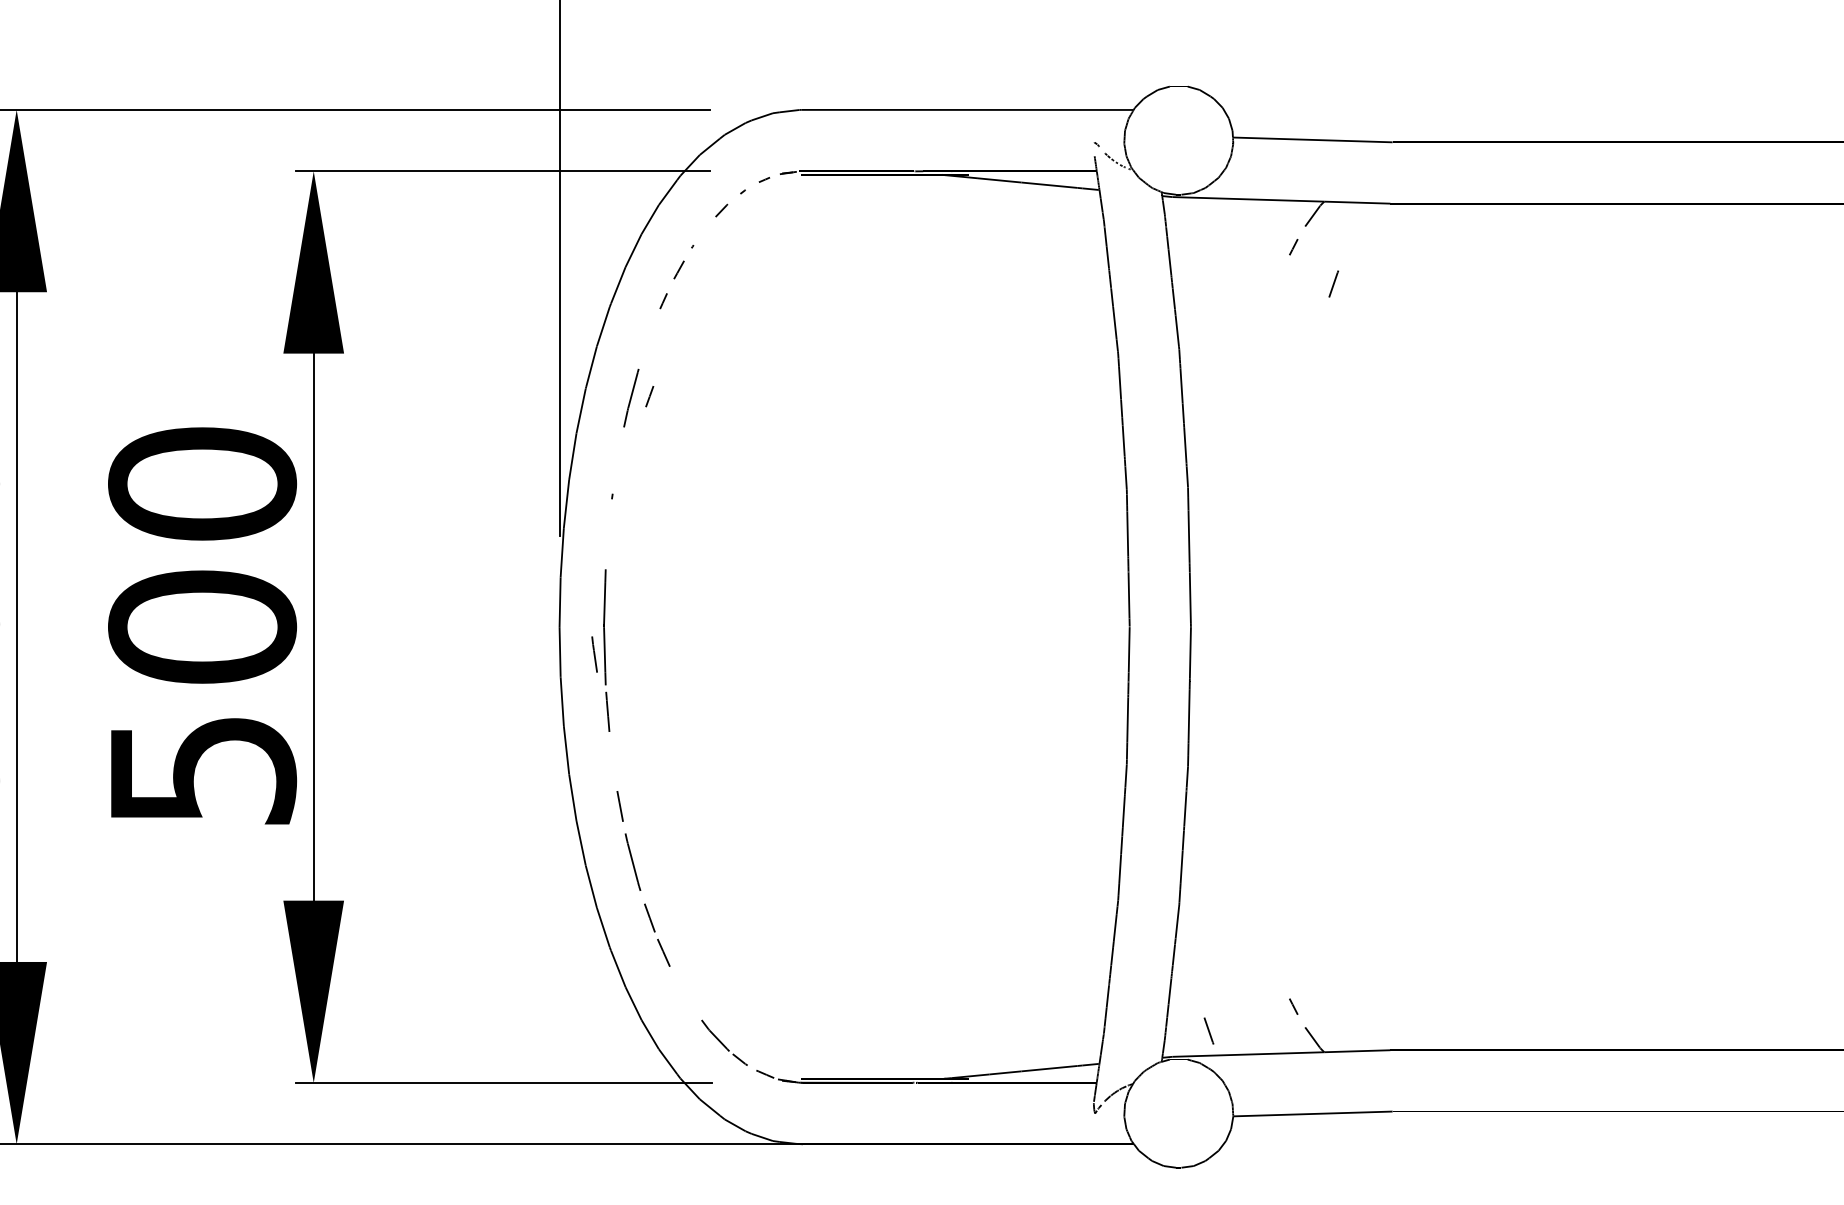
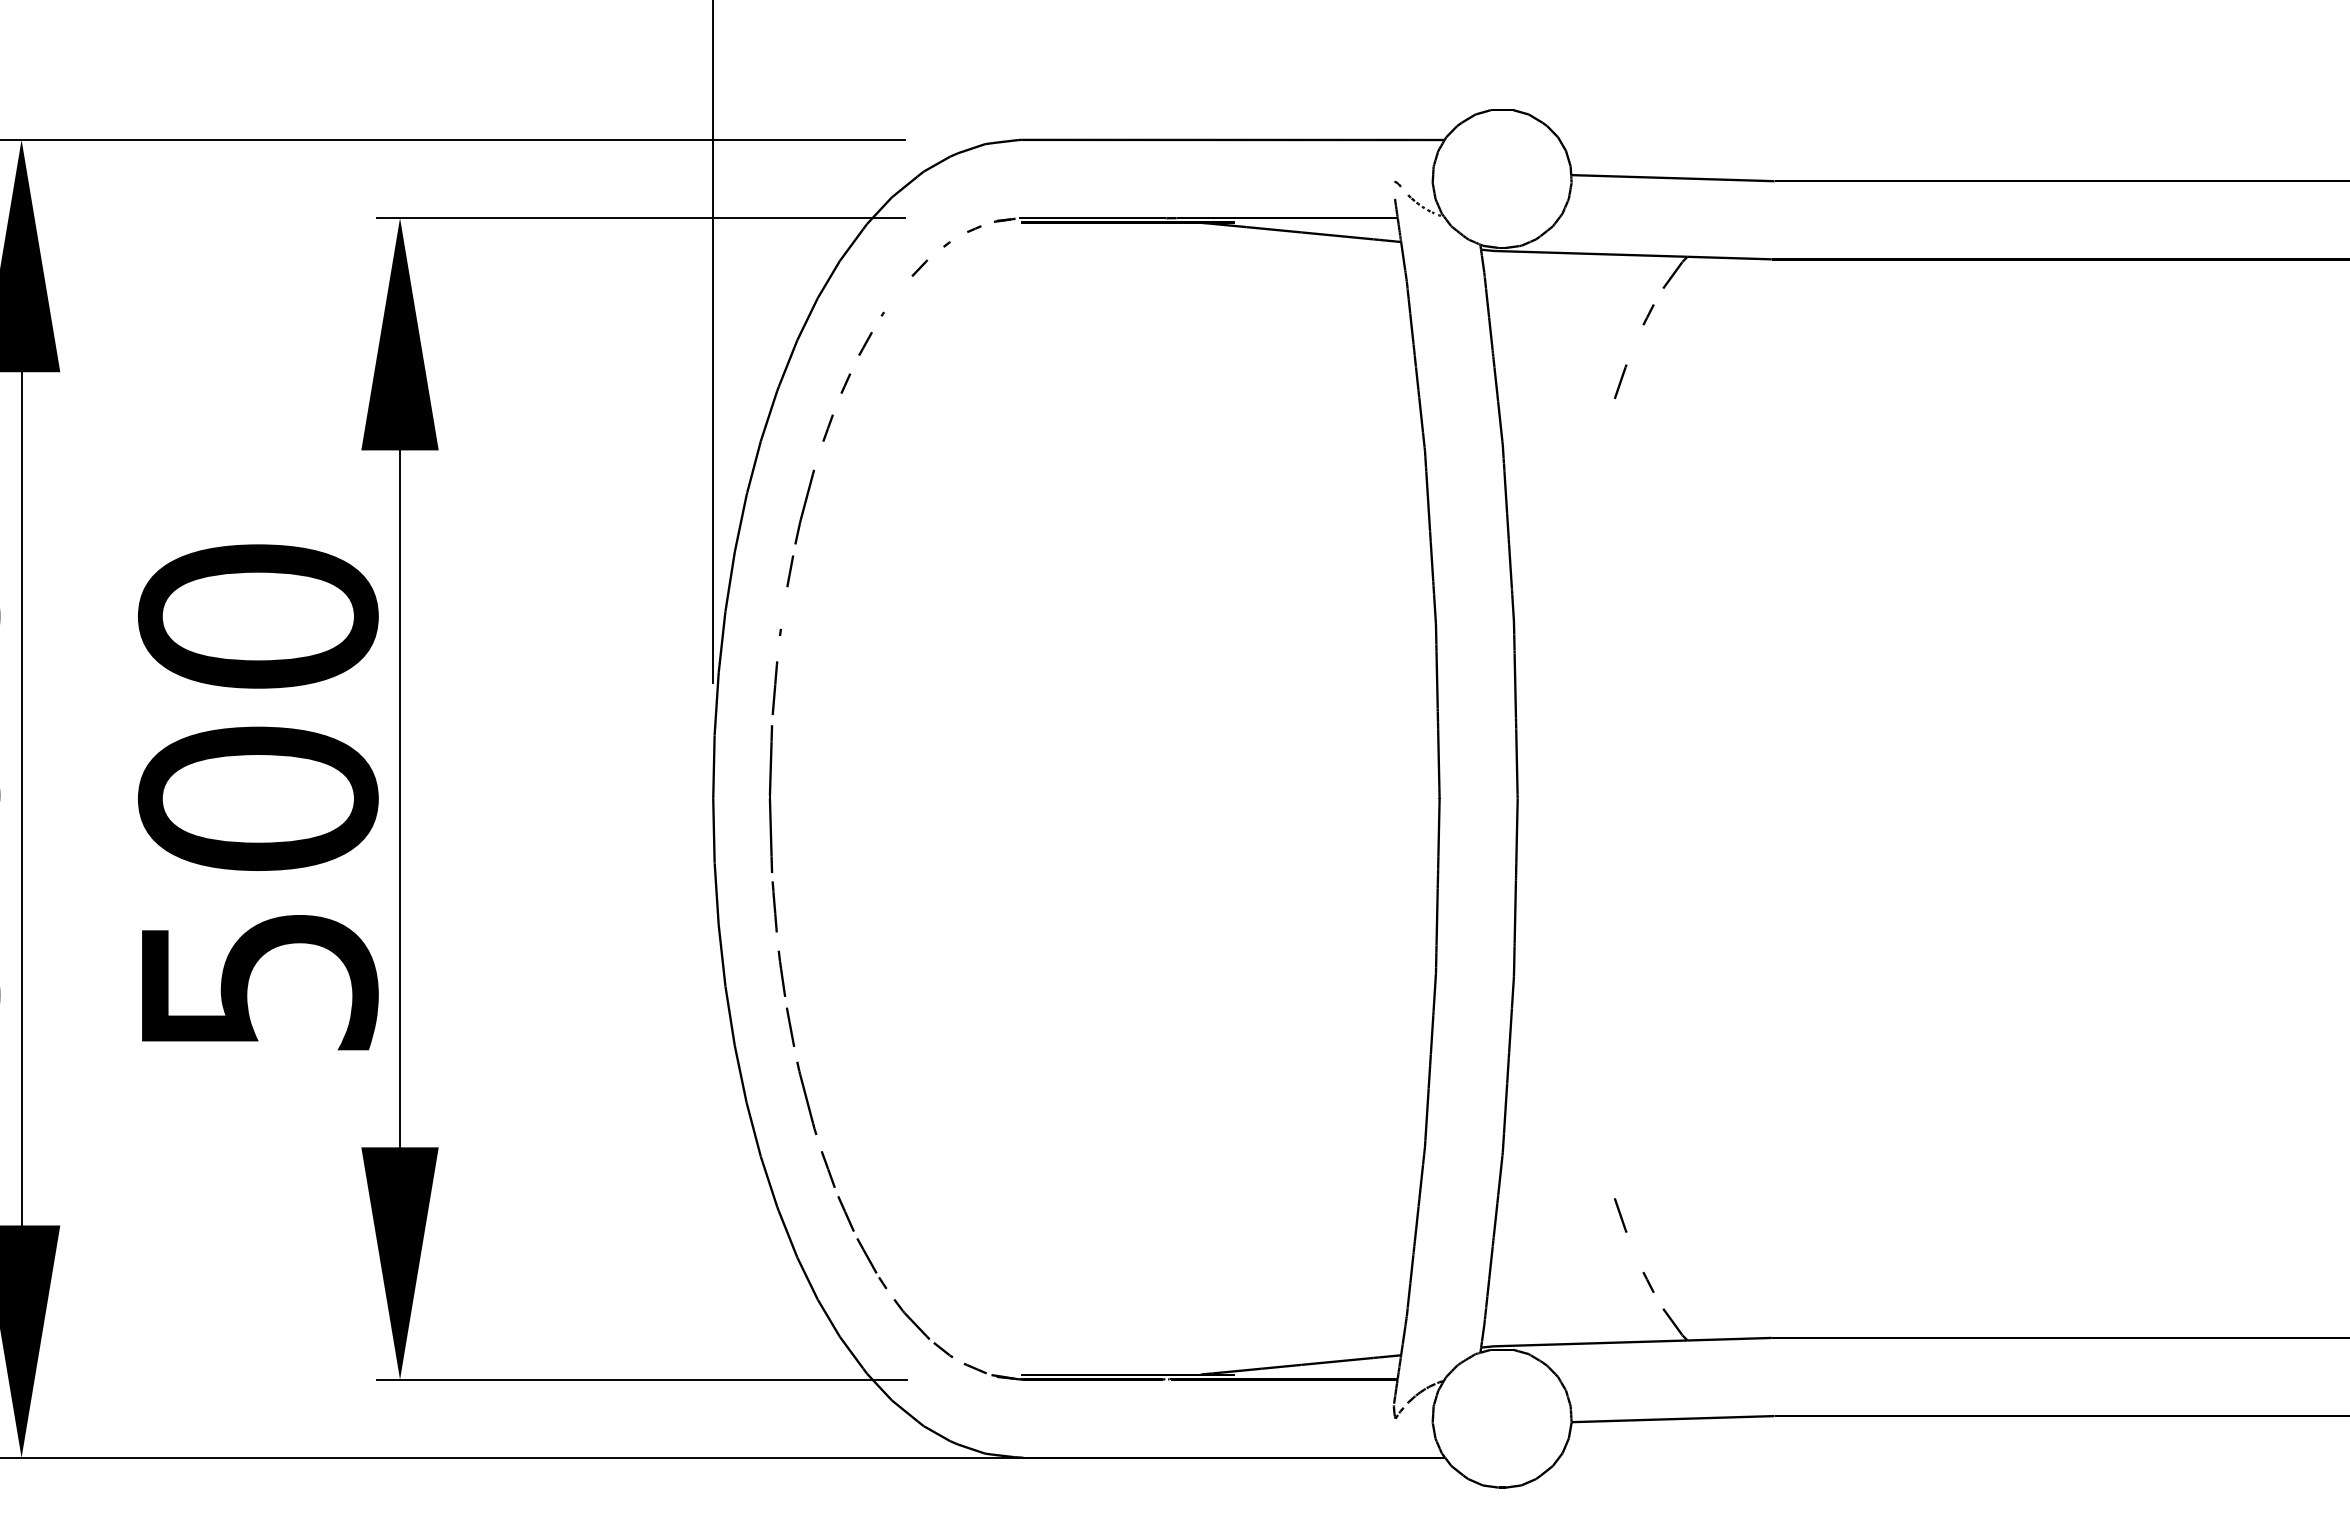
line: (1333, 283) -> (1620, 381), moved
line: (649, 396) -> (827, 427), moved
line: (620, 448) -> (790, 571), added
line: (607, 539) -> (774, 687), added
line: (594, 654) -> (781, 973), moved
line: (683, 991) -> (871, 1263), added
line: (1208, 1031) -> (1620, 1215), moved

